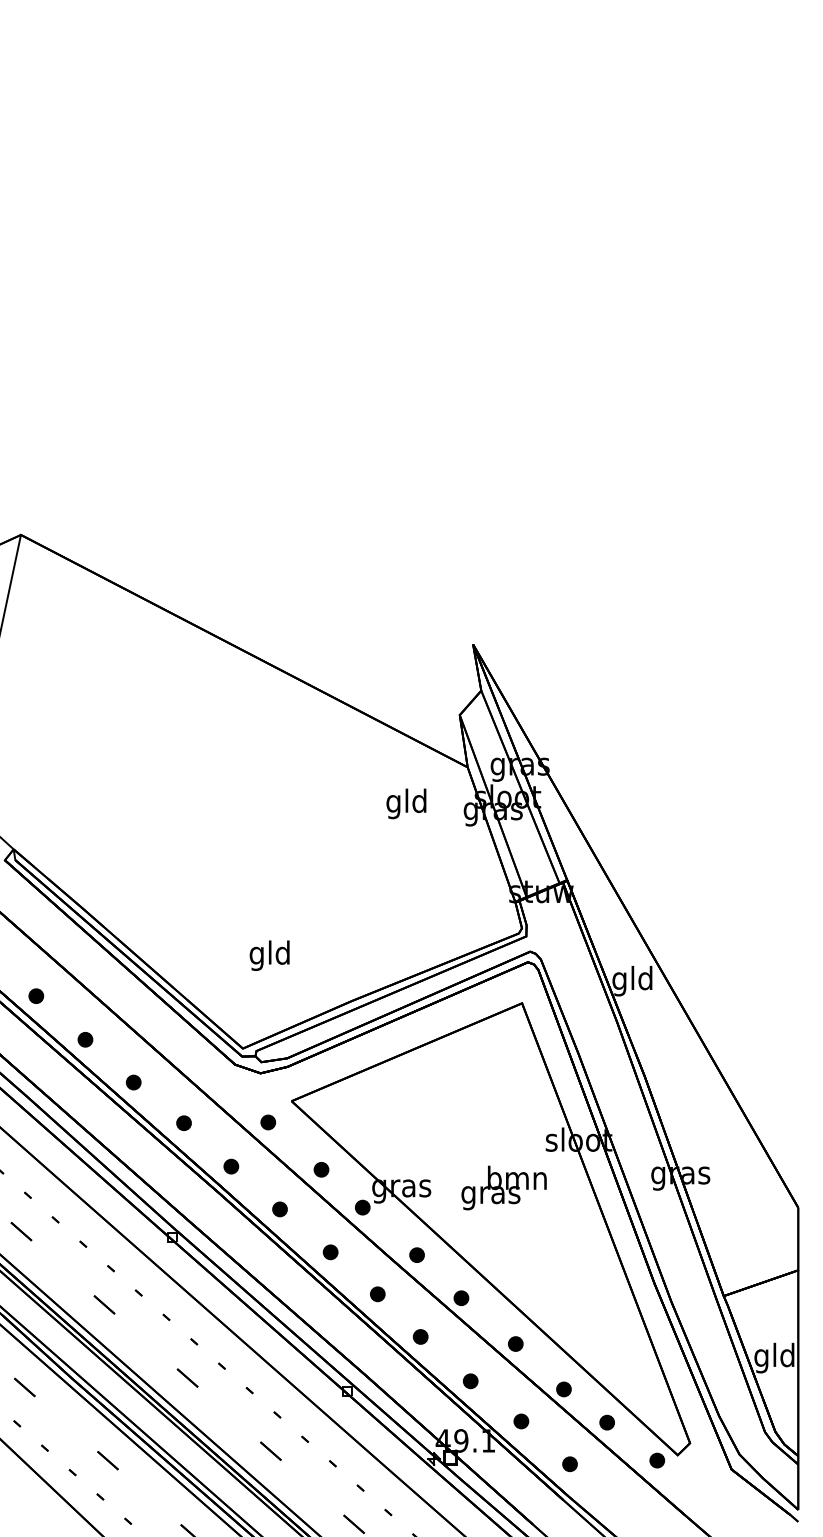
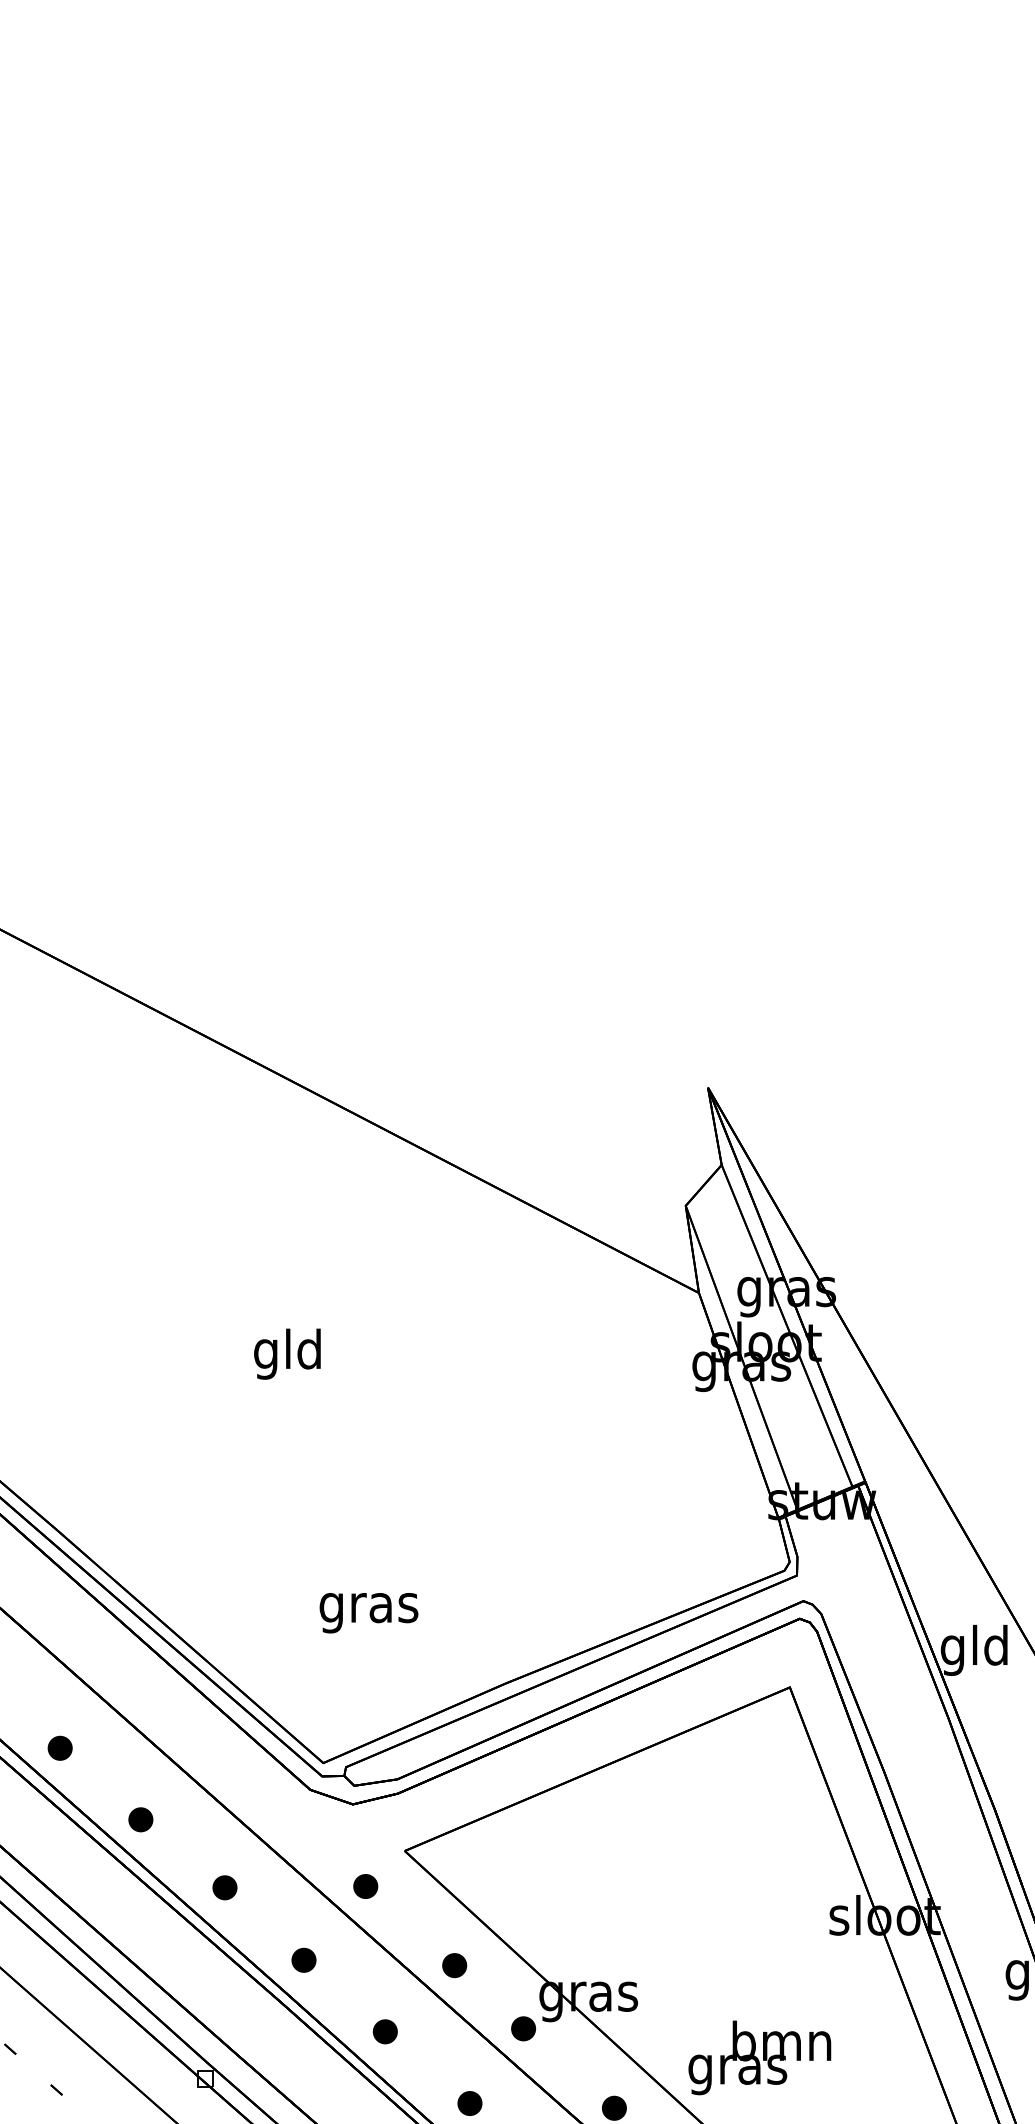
text: (406, 803) -> (287, 1353), moved
text: (269, 955) -> (367, 1607), gld -> gras
text: (503, 1187) -> (758, 2057), moved

